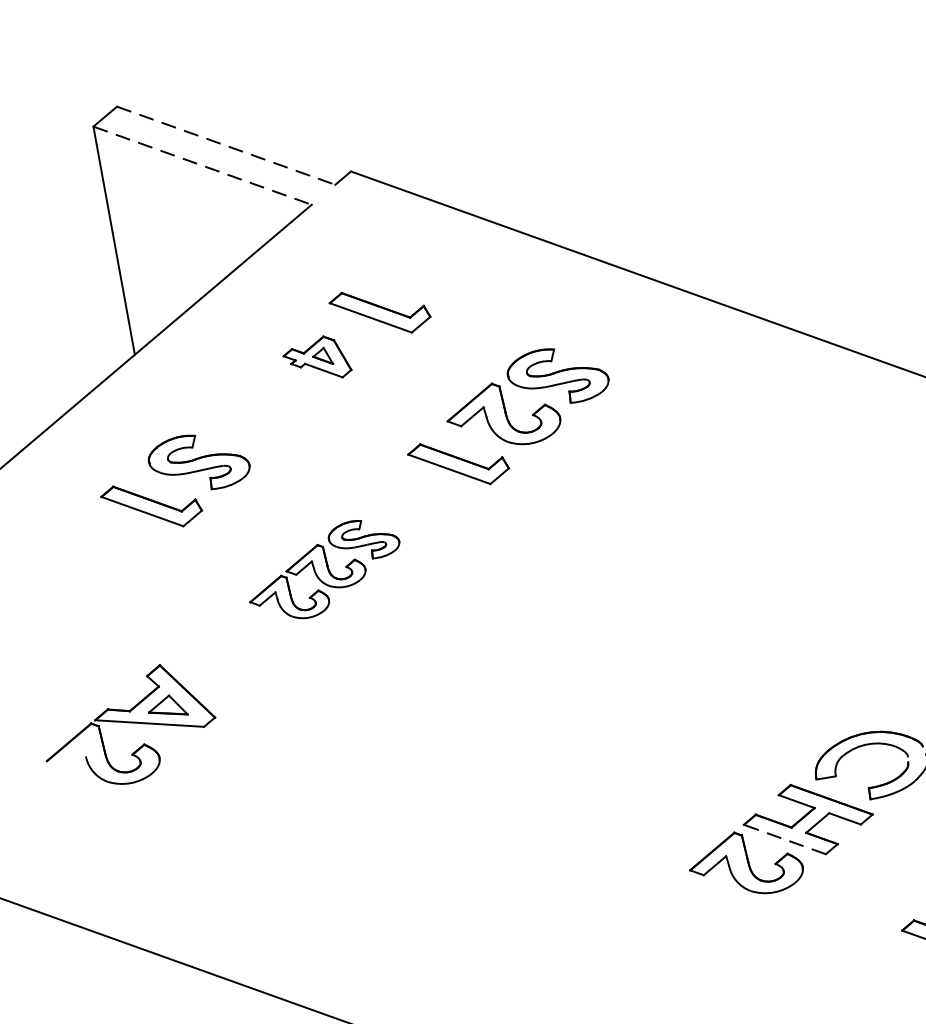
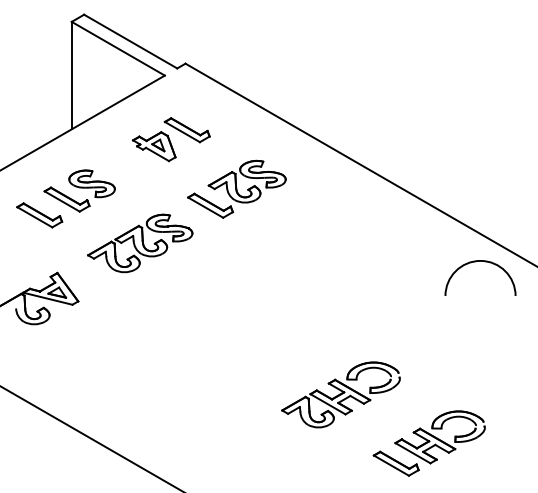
line: (225, 145) -> (130, 41), dashed -> solid
line: (202, 165) -> (118, 48), dashed -> solid
part: (317, 359) -> (154, 146), size x1.43
part: (99, 550) -> (39, 215), added
part: (324, 570) -> (140, 243), size x1.43
line: (783, 840) -> (327, 404), dashed -> solid

